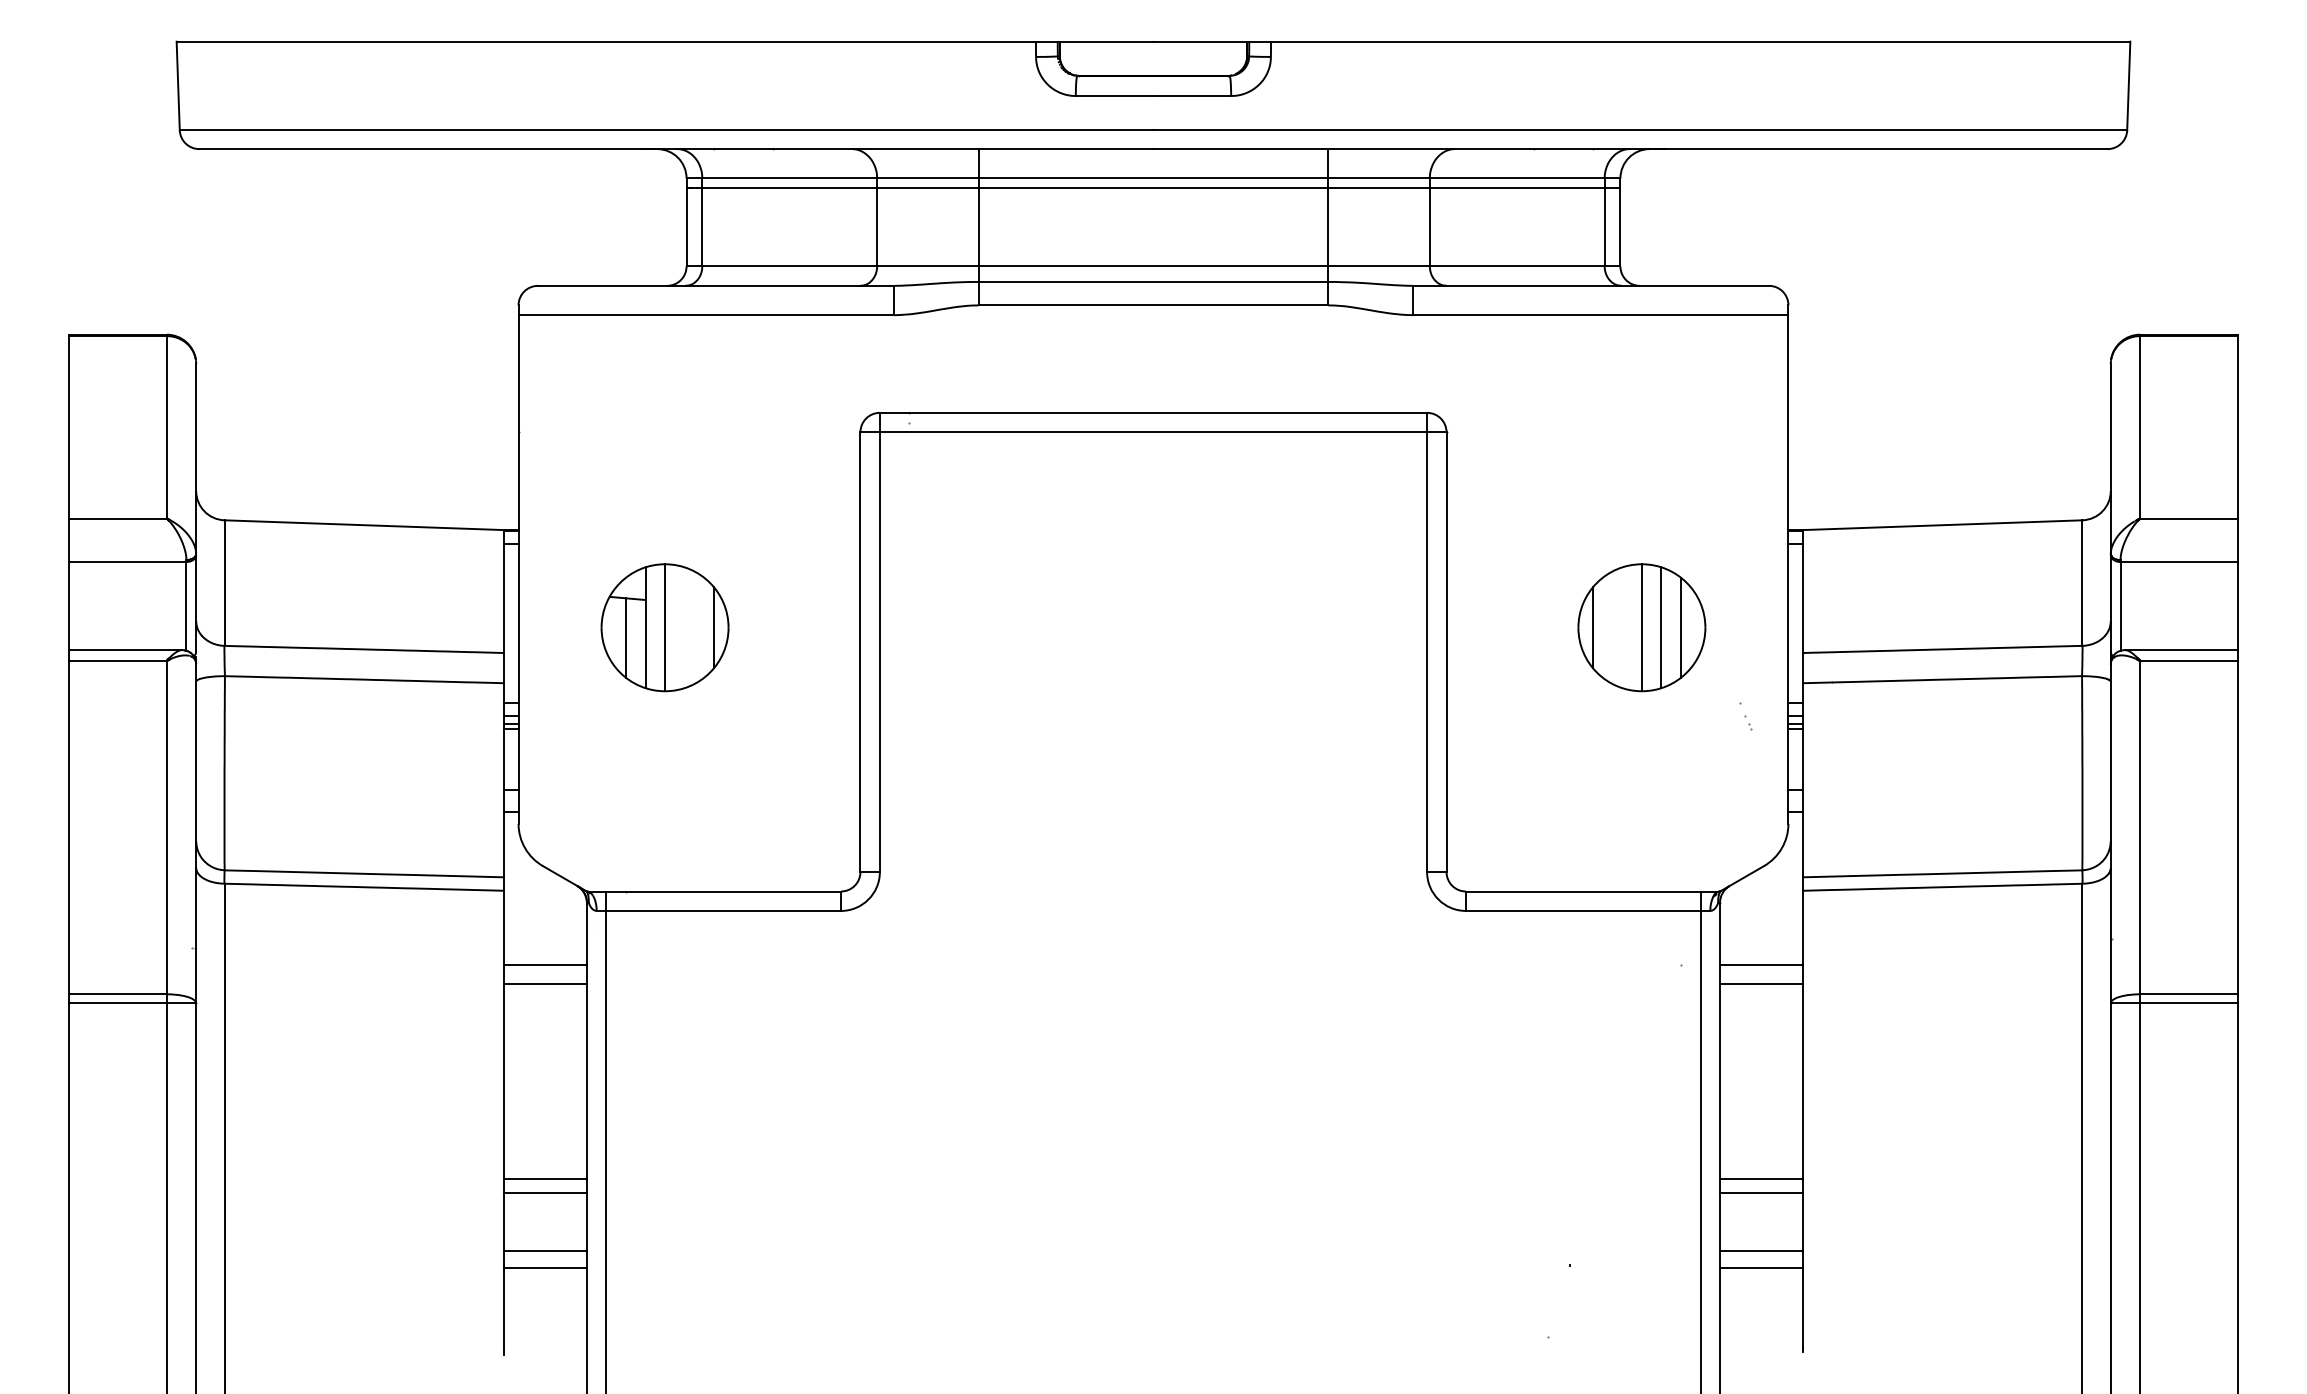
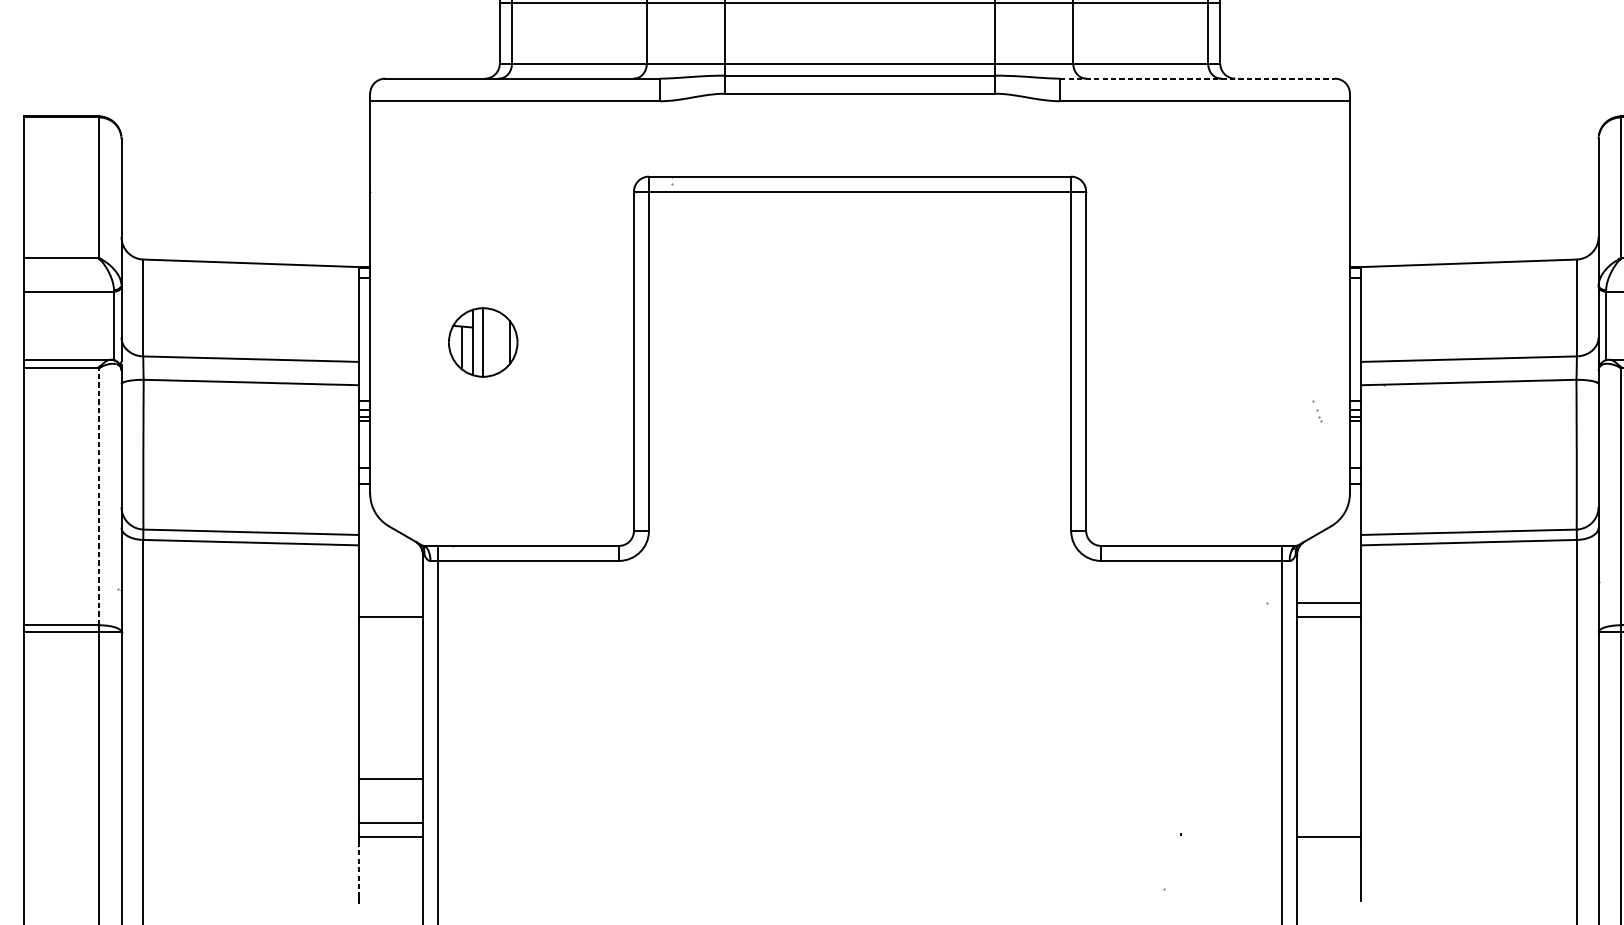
line: (1591, 285) -> (1197, 78), solid -> dashed
part: (664, 627) -> (482, 342), size x0.7
part: (1641, 627) -> (1236, 342), removed
line: (166, 827) -> (98, 496), solid -> dashed
line: (544, 965) -> (390, 603), removed
line: (544, 1179) -> (390, 768), removed
line: (1761, 1179) -> (1329, 768), removed
line: (1761, 1193) -> (1329, 778), removed
line: (1761, 1250) -> (1329, 822), removed
line: (503, 1311) -> (358, 869), solid -> dashed

